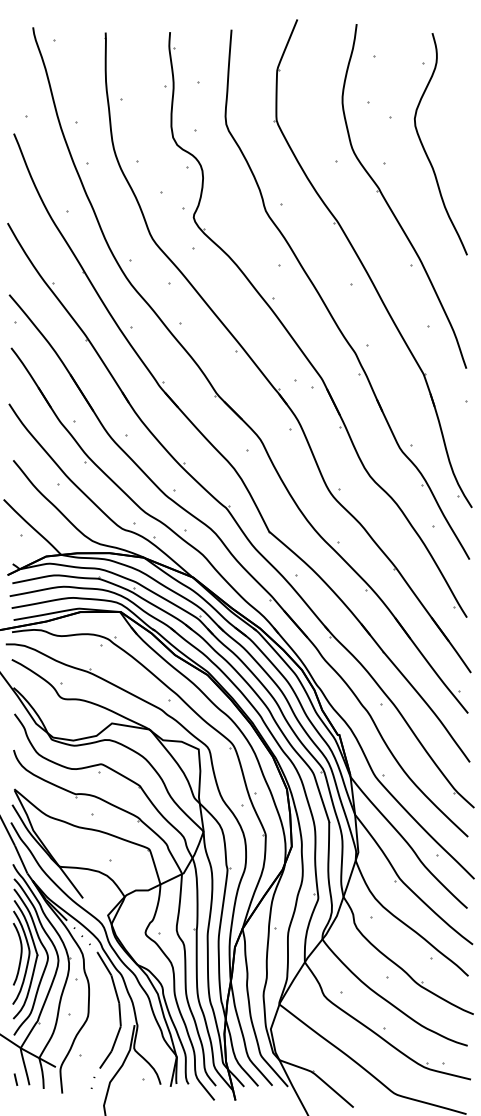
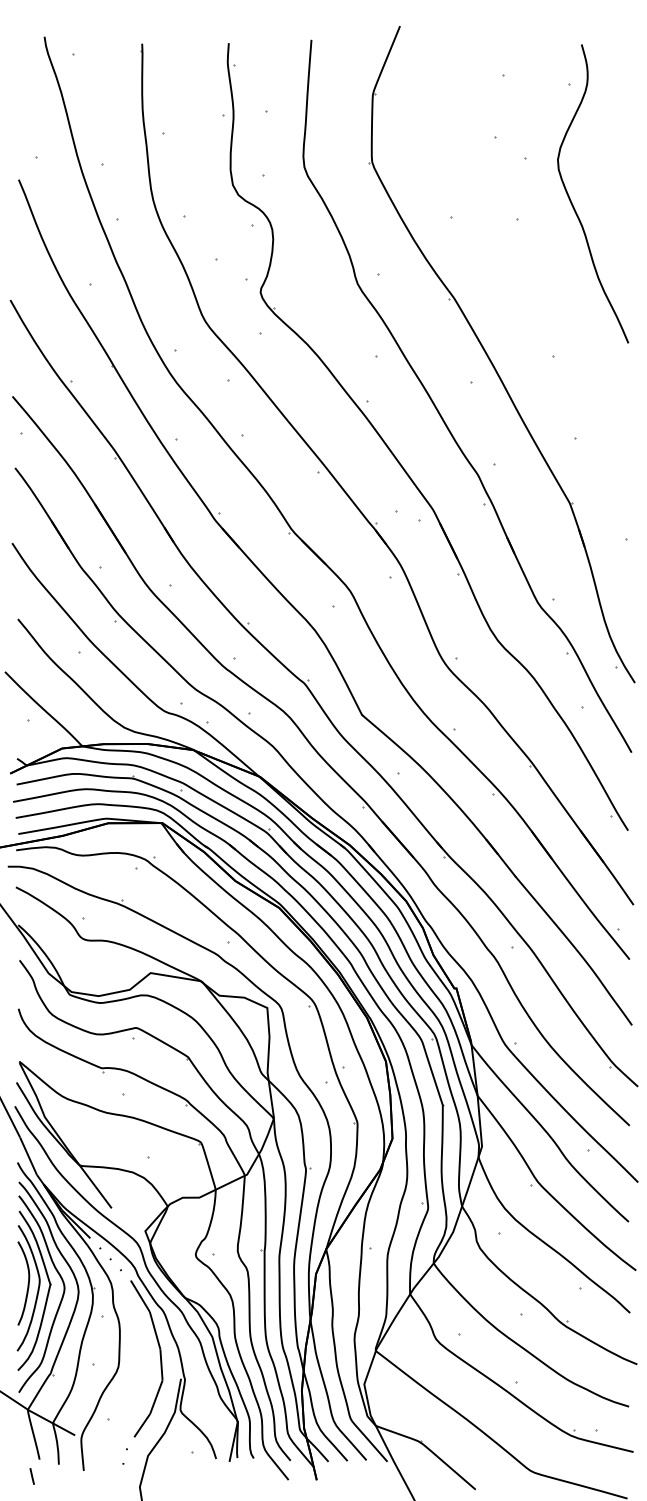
part: (390, 206) -> (525, 277), removed
line: (15, 1079) -> (31, 1476), moved

